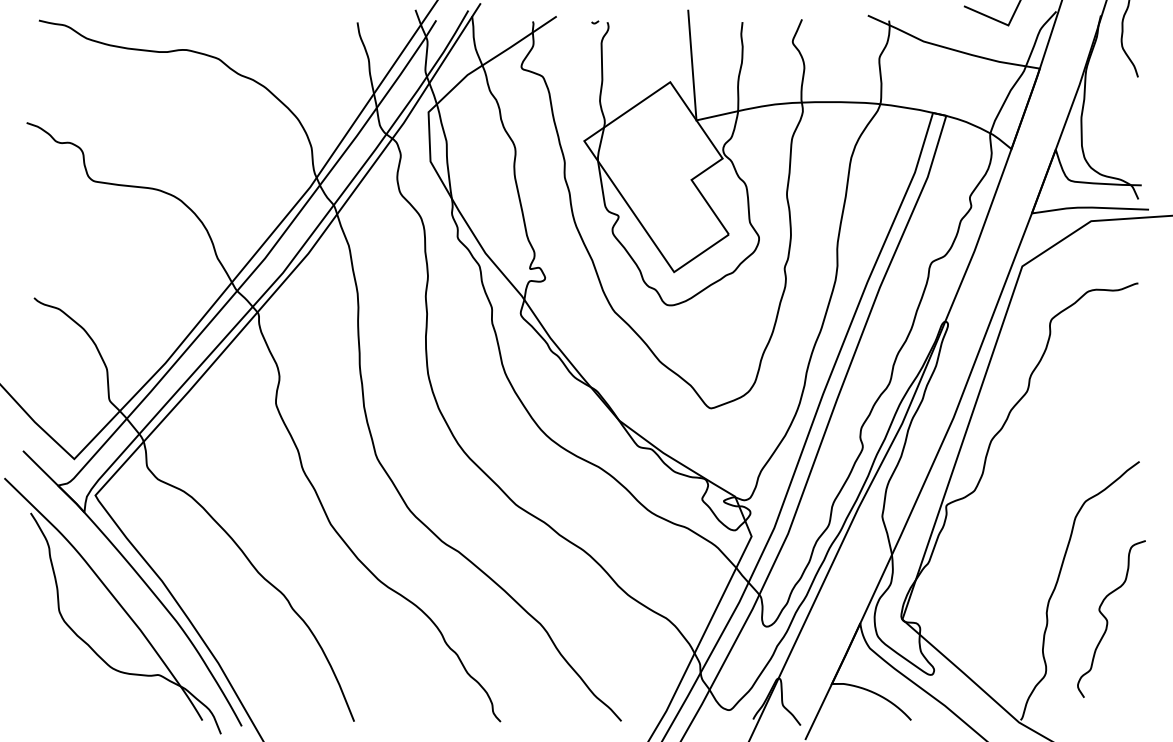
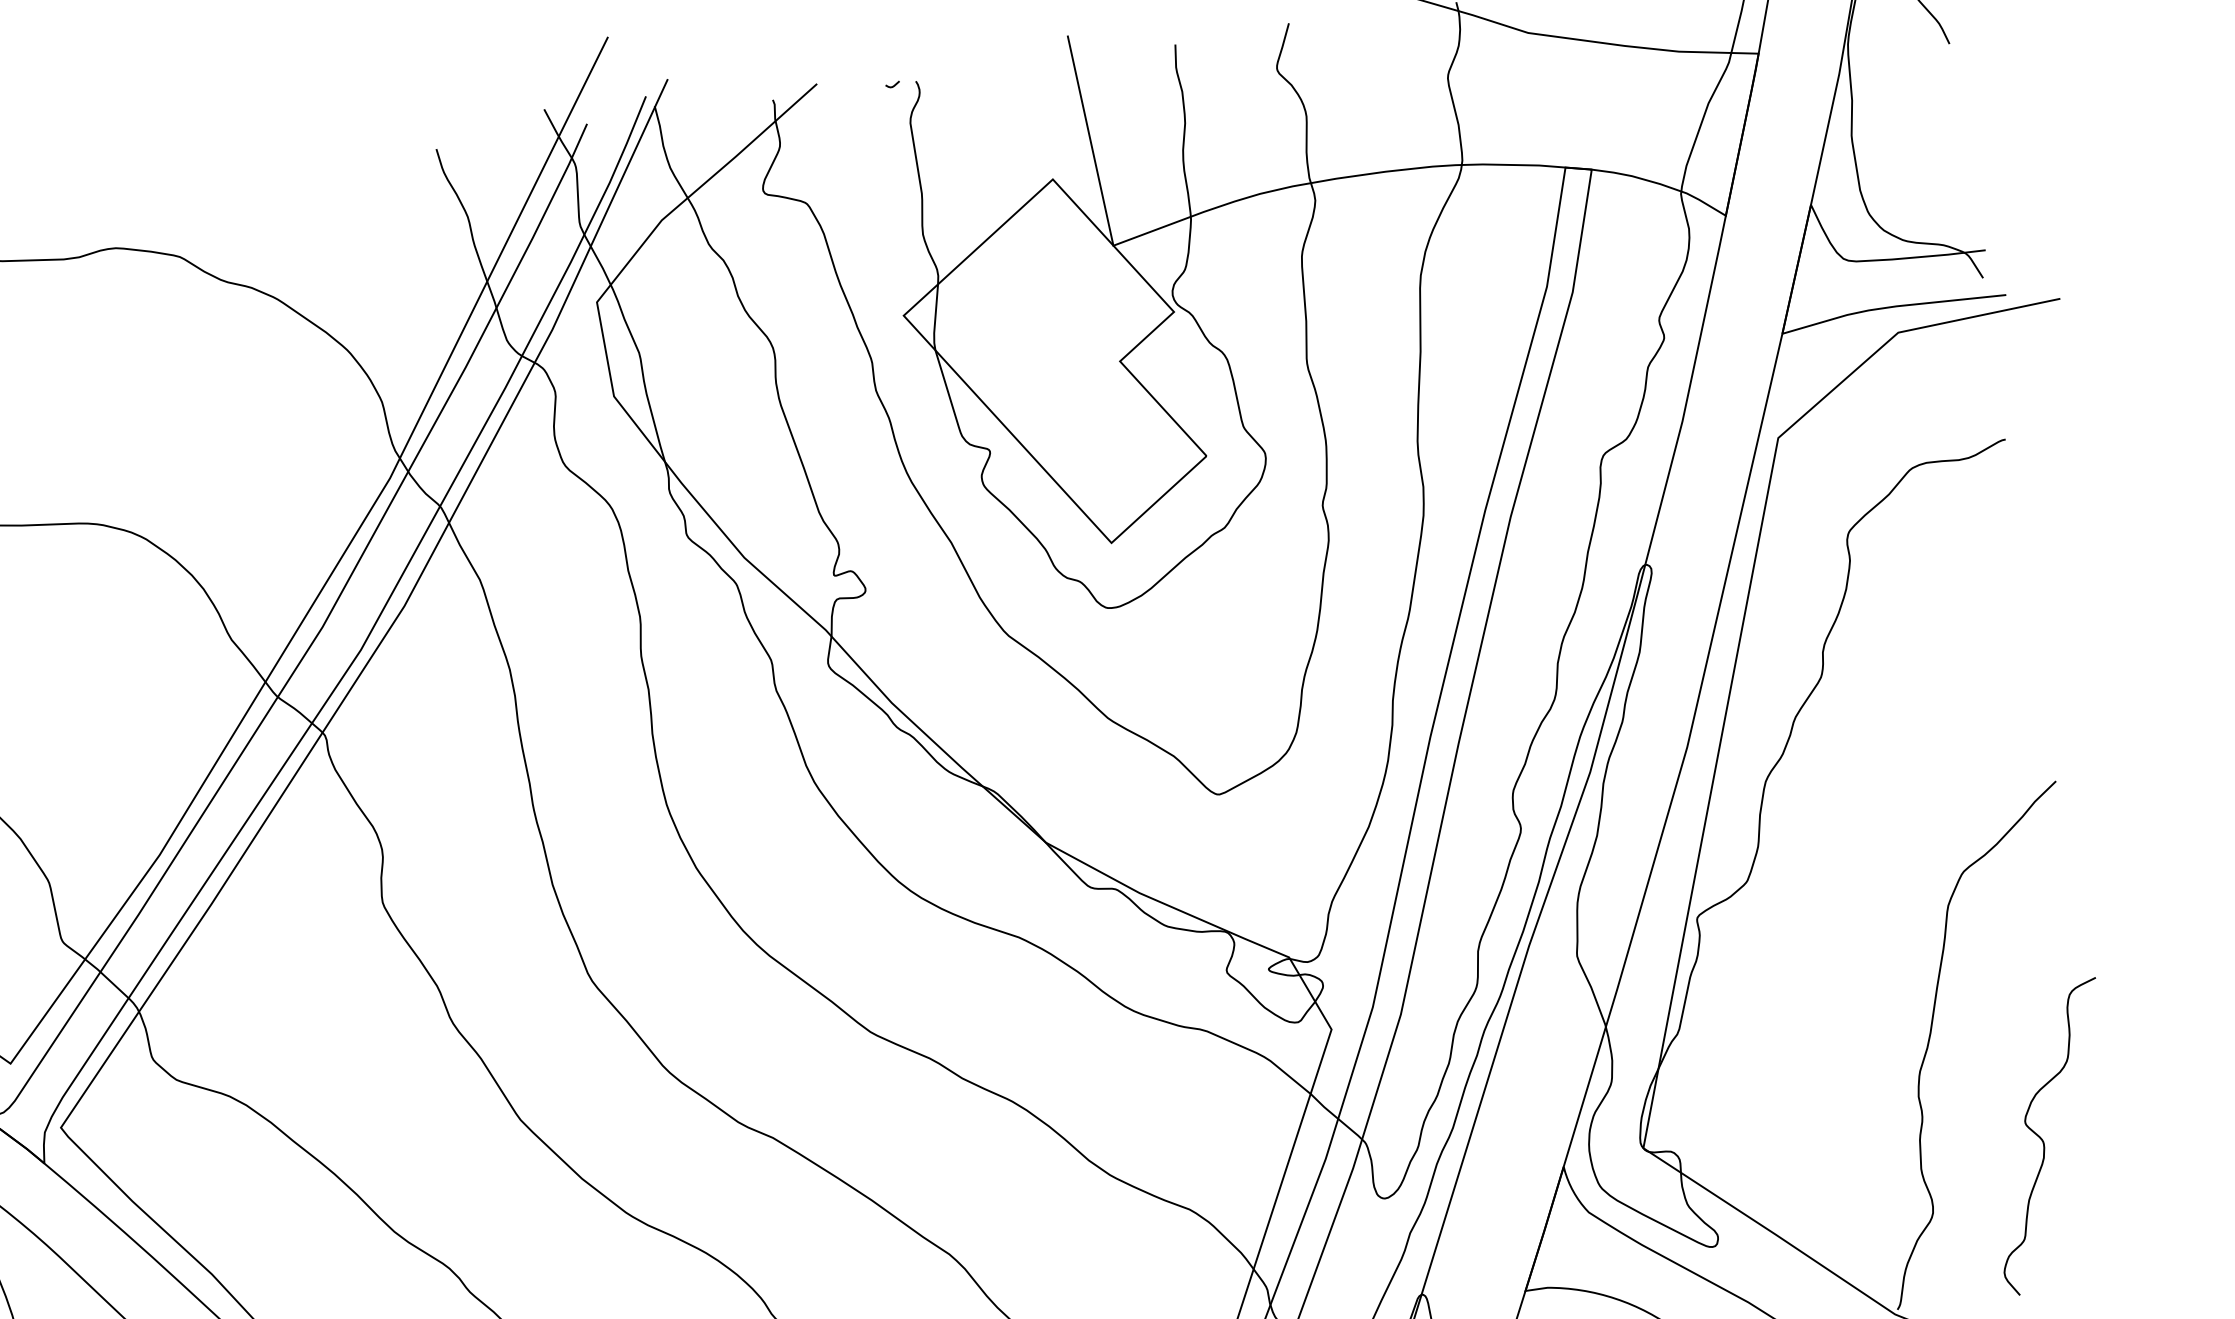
curve: (1107, 619) -> (2043, 1138), moved

